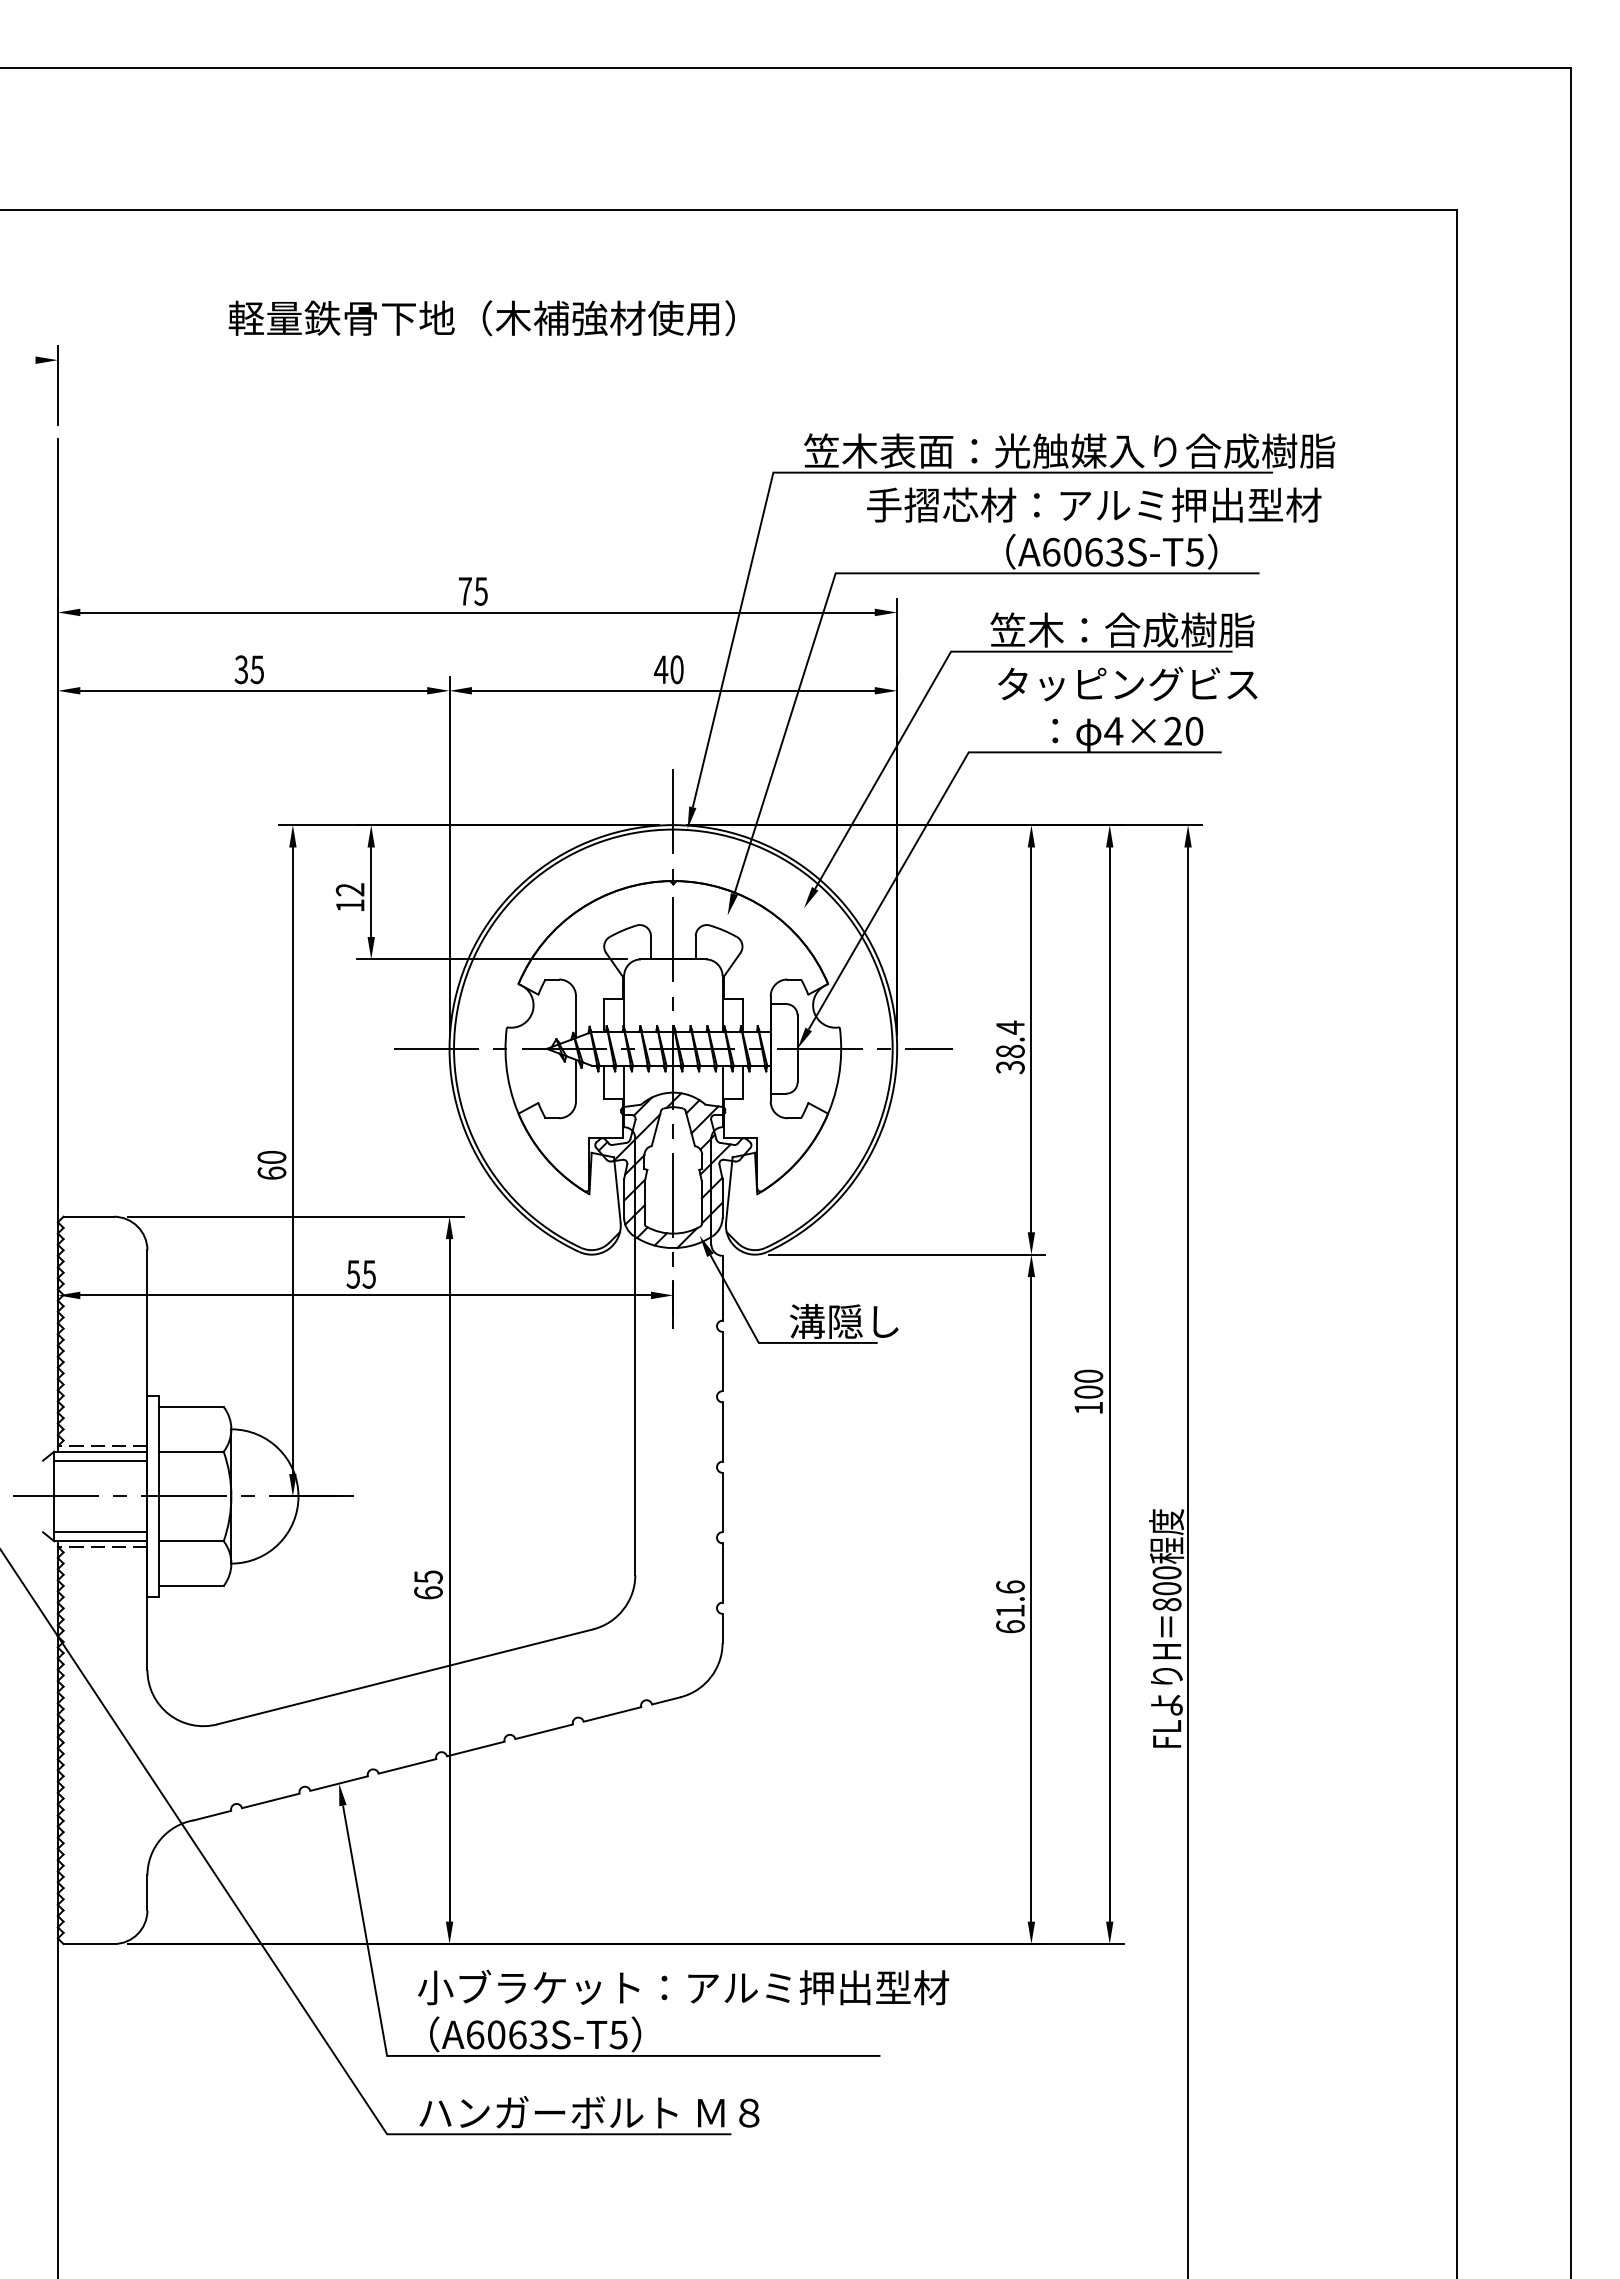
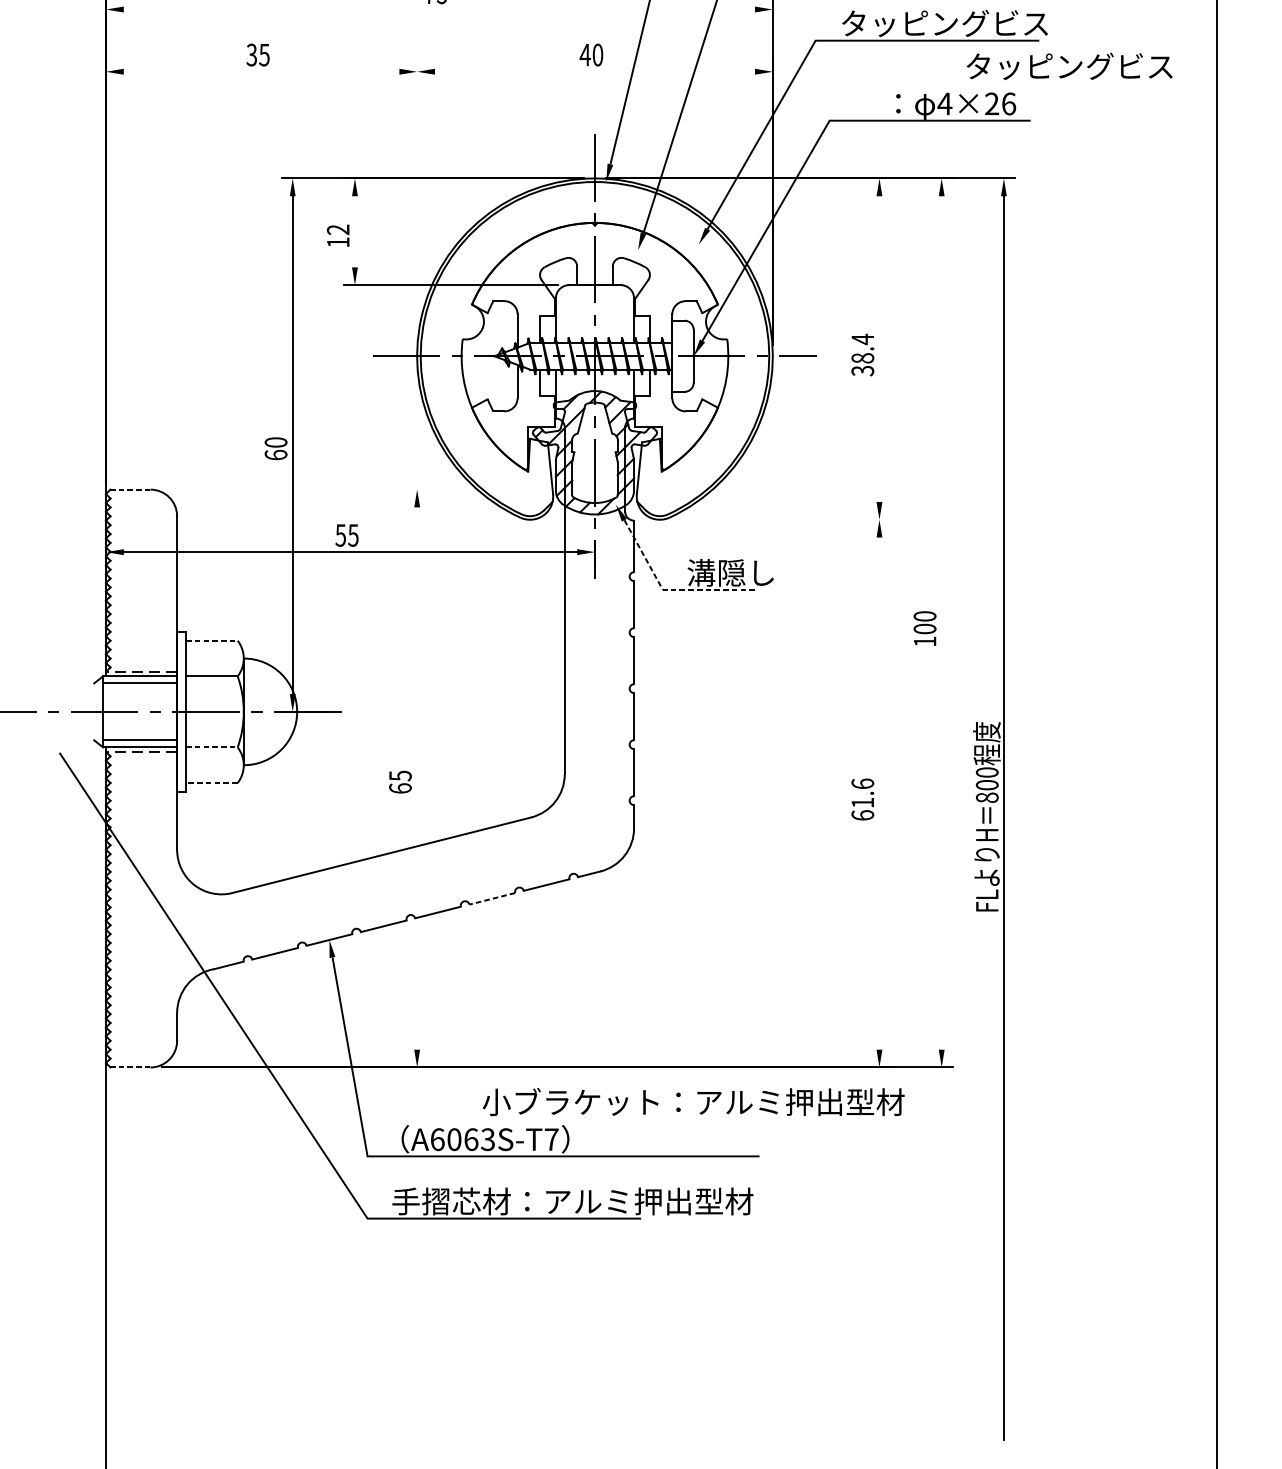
line: (477, 612) -> (439, 9), removed
text: (1119, 629) -> (949, 23), 笠木：合成樹脂 -> タッピングビス
text: (1127, 683) -> (1069, 65), moved
line: (253, 690) -> (261, 71), removed
line: (672, 690) -> (594, 71), removed
text: (1194, 730) -> (1009, 103), 4×20 -> 4×26
line: (449, 855) -> (417, 202), removed
line: (371, 892) -> (355, 232), removed
line: (1031, 1039) -> (879, 348), removed
line: (88, 1216) -> (130, 489), solid -> dashed
line: (295, 1216) -> (294, 489), removed
line: (907, 1254) -> (781, 519), removed
line: (767, 1342) -> (669, 589), solid -> dashed
line: (1109, 1384) -> (941, 622), removed
line: (191, 1406) -> (212, 640), solid -> dashed
line: (191, 1541) -> (212, 747), solid -> dashed
line: (449, 1580) -> (417, 778), removed
line: (191, 1585) -> (212, 782), solid -> dashed
line: (1031, 1599) -> (879, 793), removed
line: (544, 1731) -> (492, 898), solid -> dashed
line: (88, 1944) -> (130, 1067), solid -> dashed
text: (683, 1987) -> (693, 1102), moved
text: (618, 2035) -> (551, 1140), A6063S-T5 -> A6063S-T7
text: (645, 2112) -> (572, 1201), ハンガーボルト Ｍ８ -> 手摺芯材：アルミ押出型材

